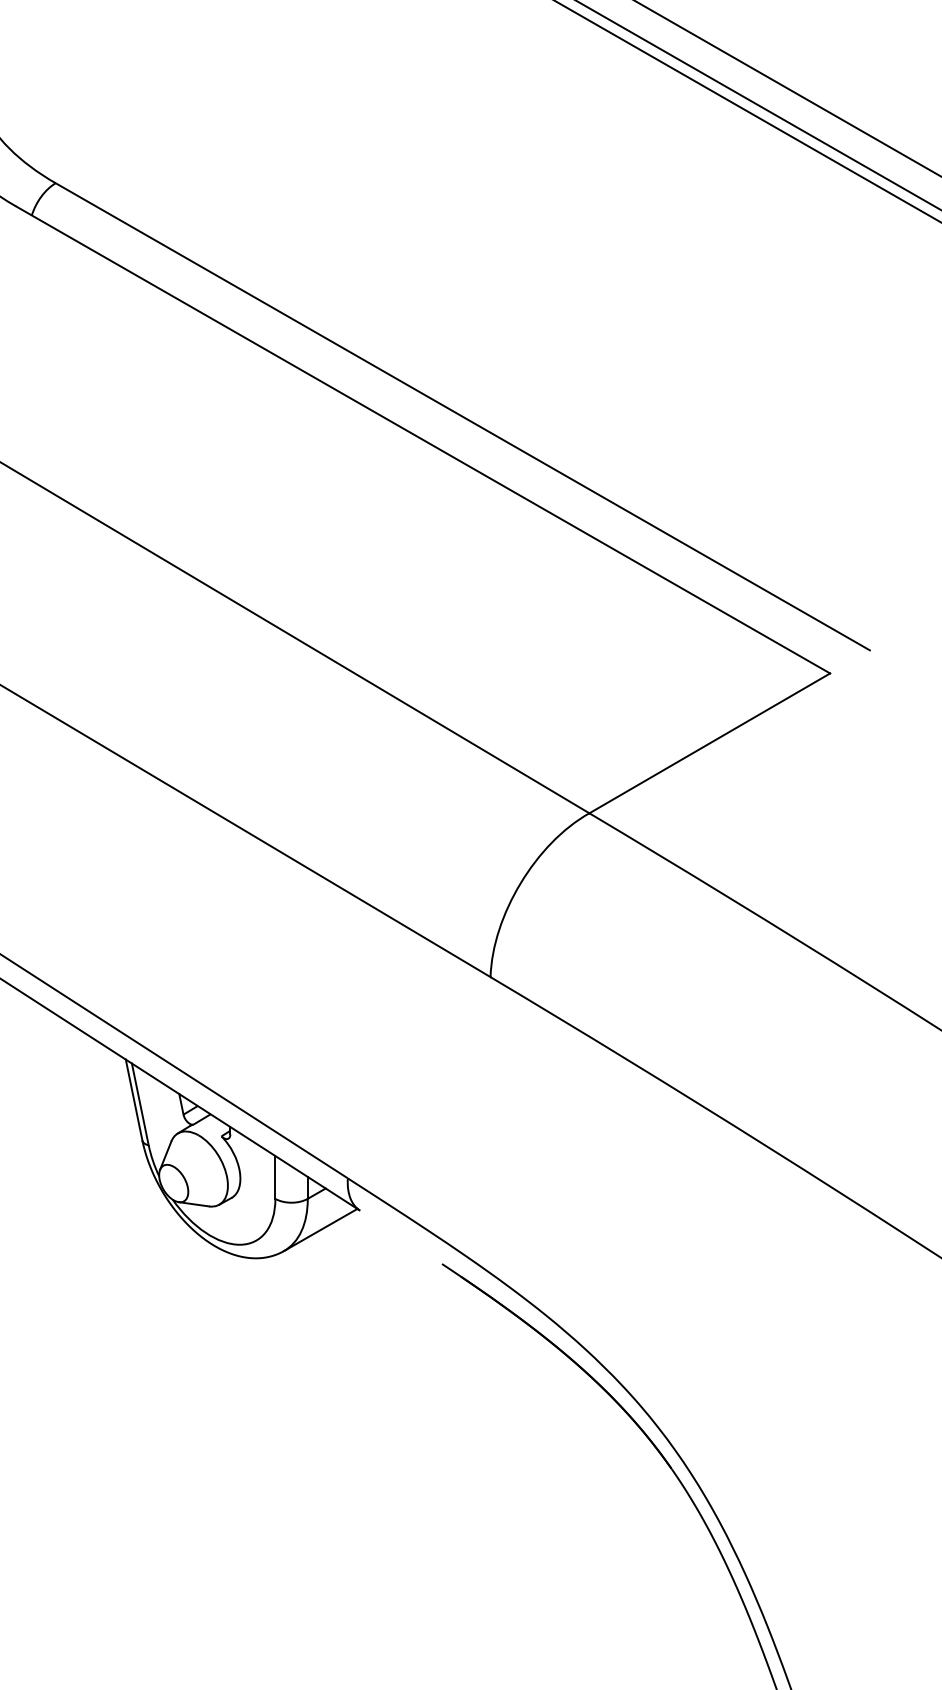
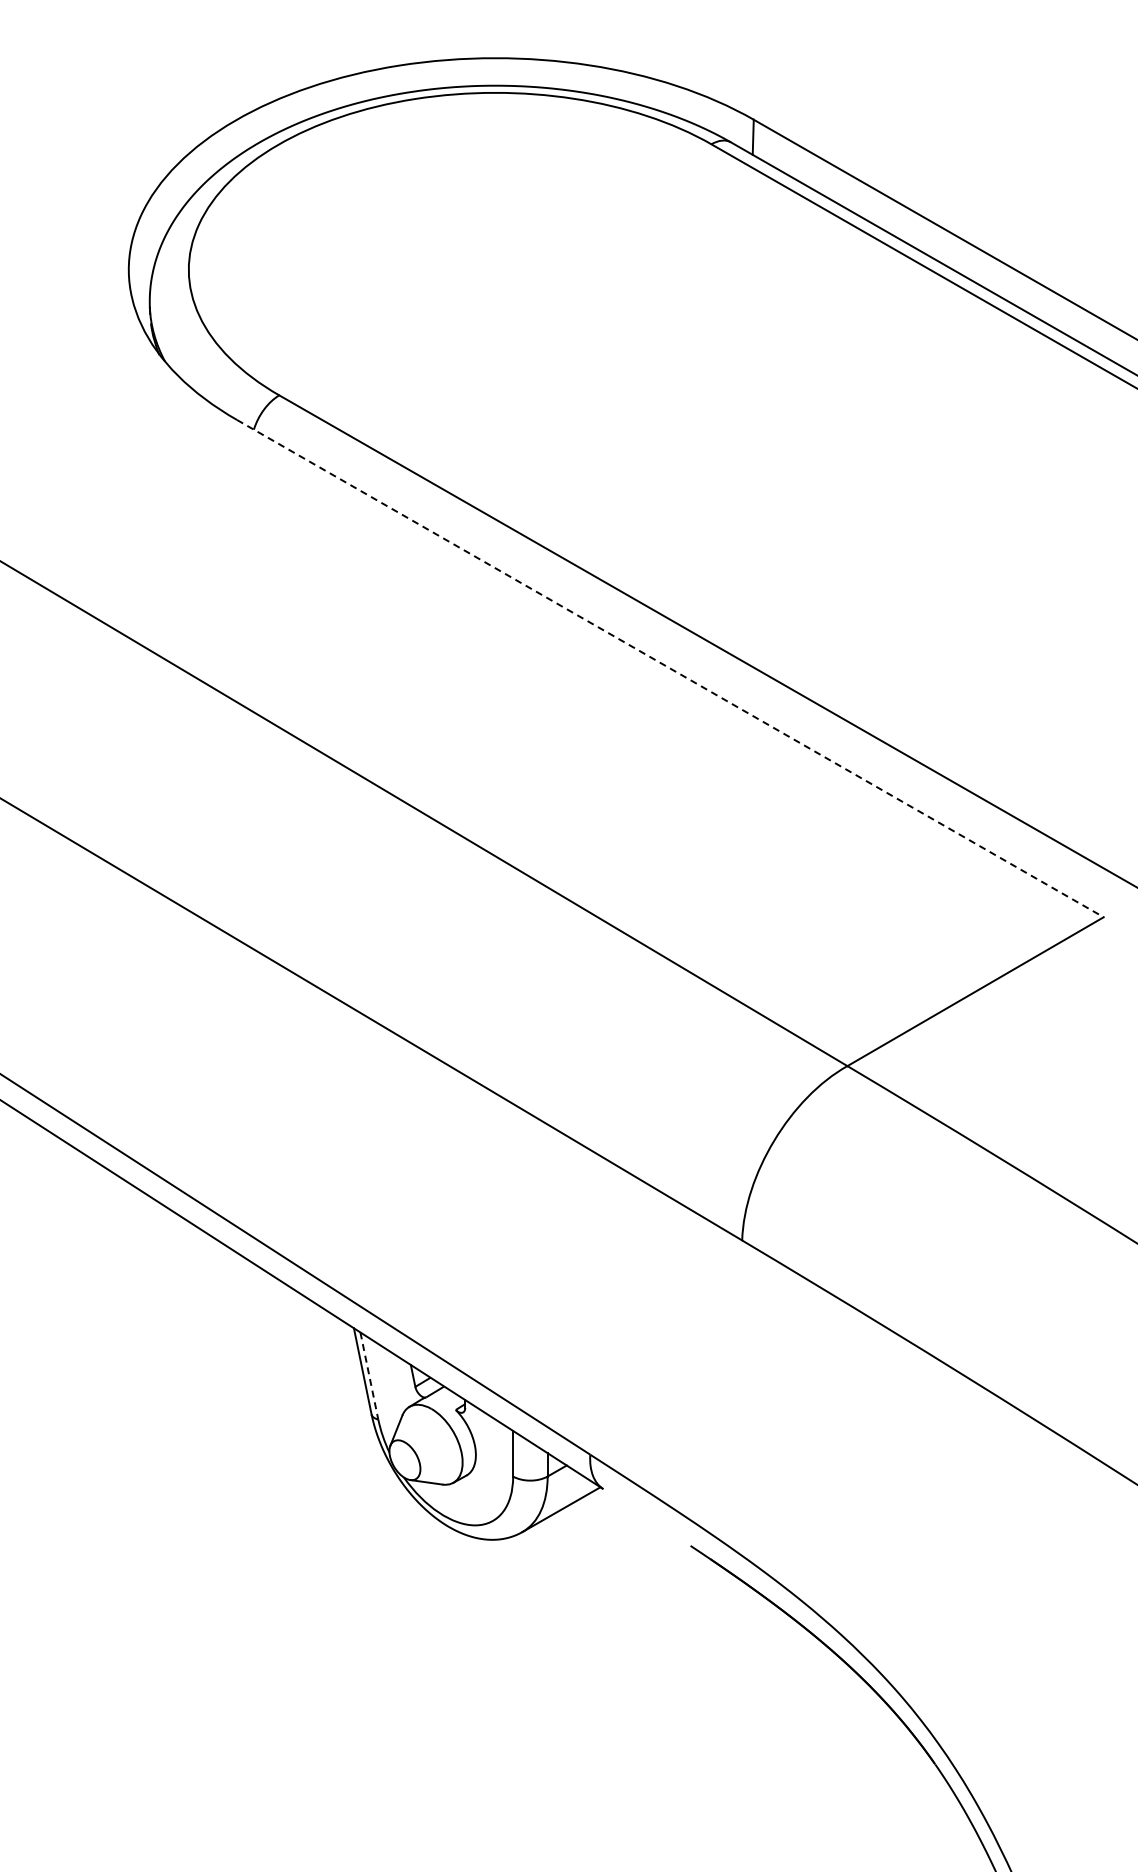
line: (423, 439) -> (670, 668), solid -> dashed
line: (140, 1104) -> (369, 1376), solid -> dashed

